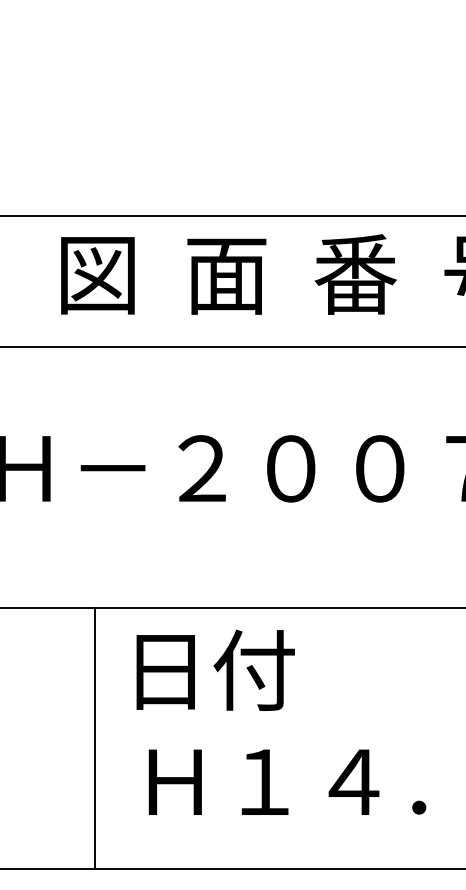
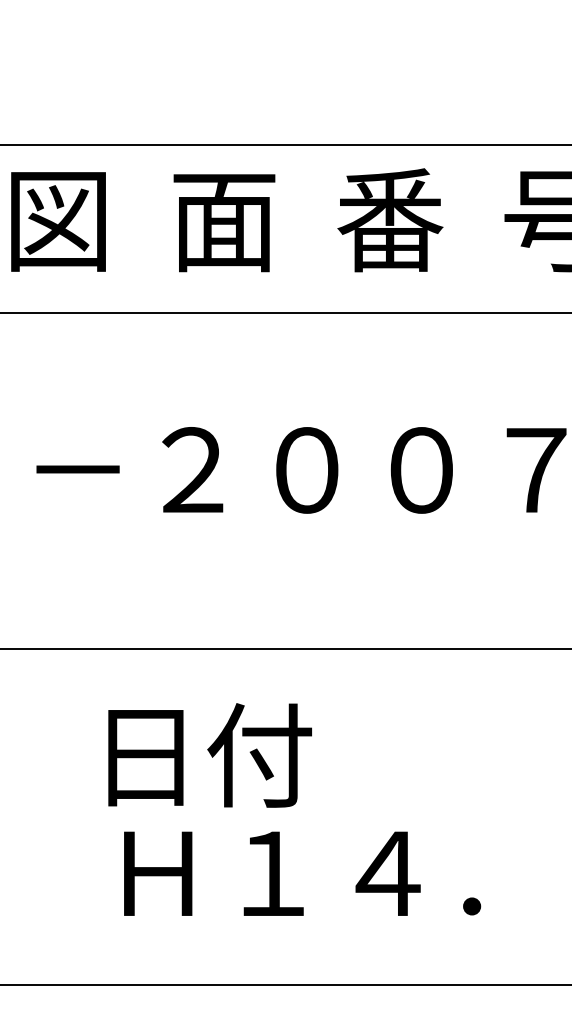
text: (215, 669) -> (209, 754), moved
line: (95, 738) -> (55, 817), removed

